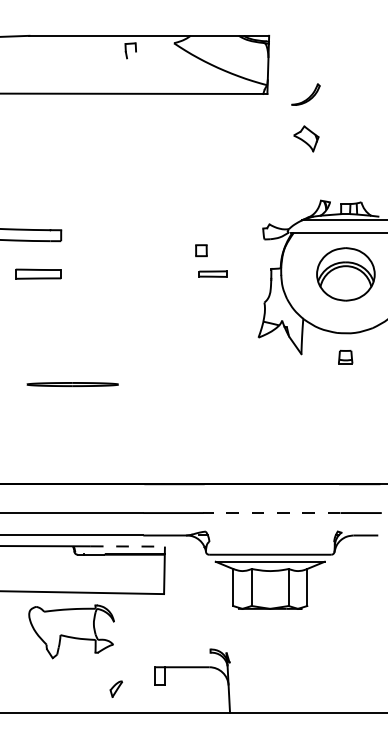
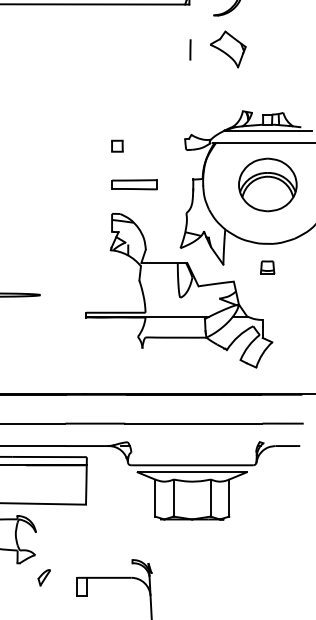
line: (268, 138) -> (190, 49), added
part: (306, 138) -> (228, 49), size x1.43
part: (201, 250) -> (117, 146), moved
part: (212, 273) -> (134, 184), size x1.67
part: (257, 379) -> (179, 290), added
line: (271, 513) -> (193, 424), dashed -> solid
line: (128, 546) -> (50, 457), dashed -> solid
part: (115, 688) -> (43, 577), moved

